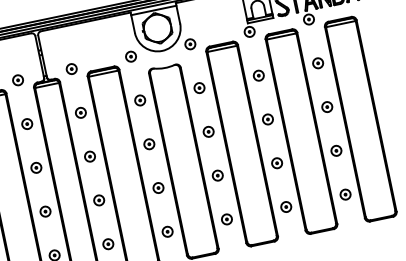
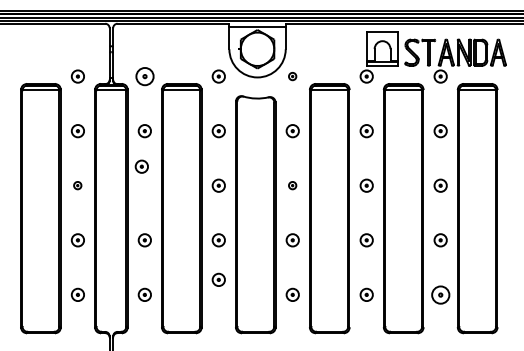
part: (190, 44) -> (292, 76), size x0.6
part: (71, 69) -> (144, 76), size x1.4
part: (208, 131) -> (292, 185), size x0.6
part: (89, 156) -> (141, 166), moved
part: (35, 167) -> (77, 185), size x0.6
part: (345, 194) -> (440, 294), size x1.4
part: (167, 231) -> (218, 279), moved

